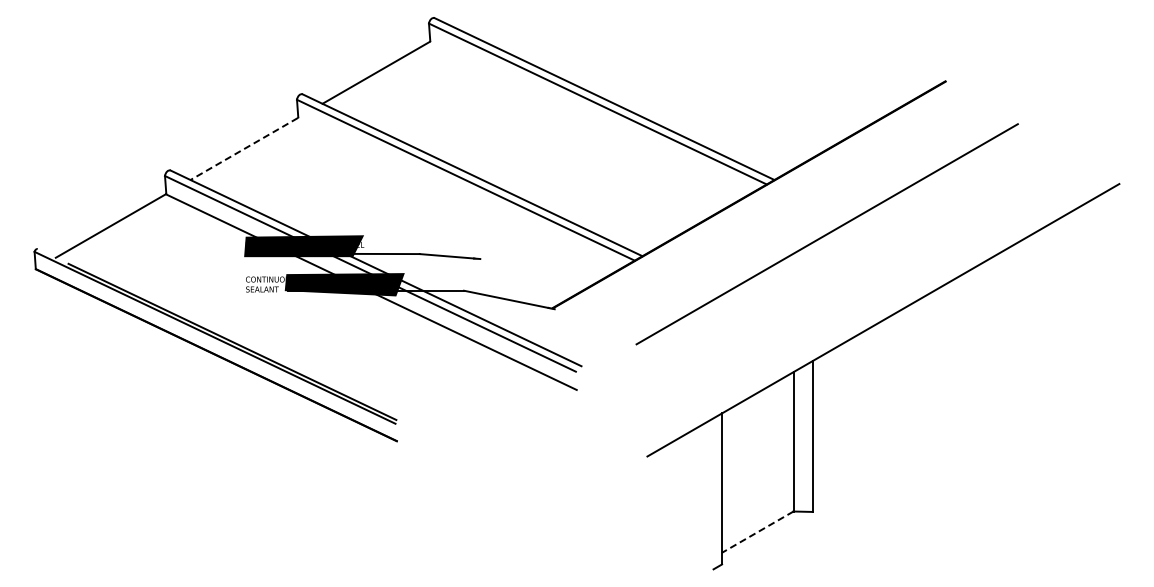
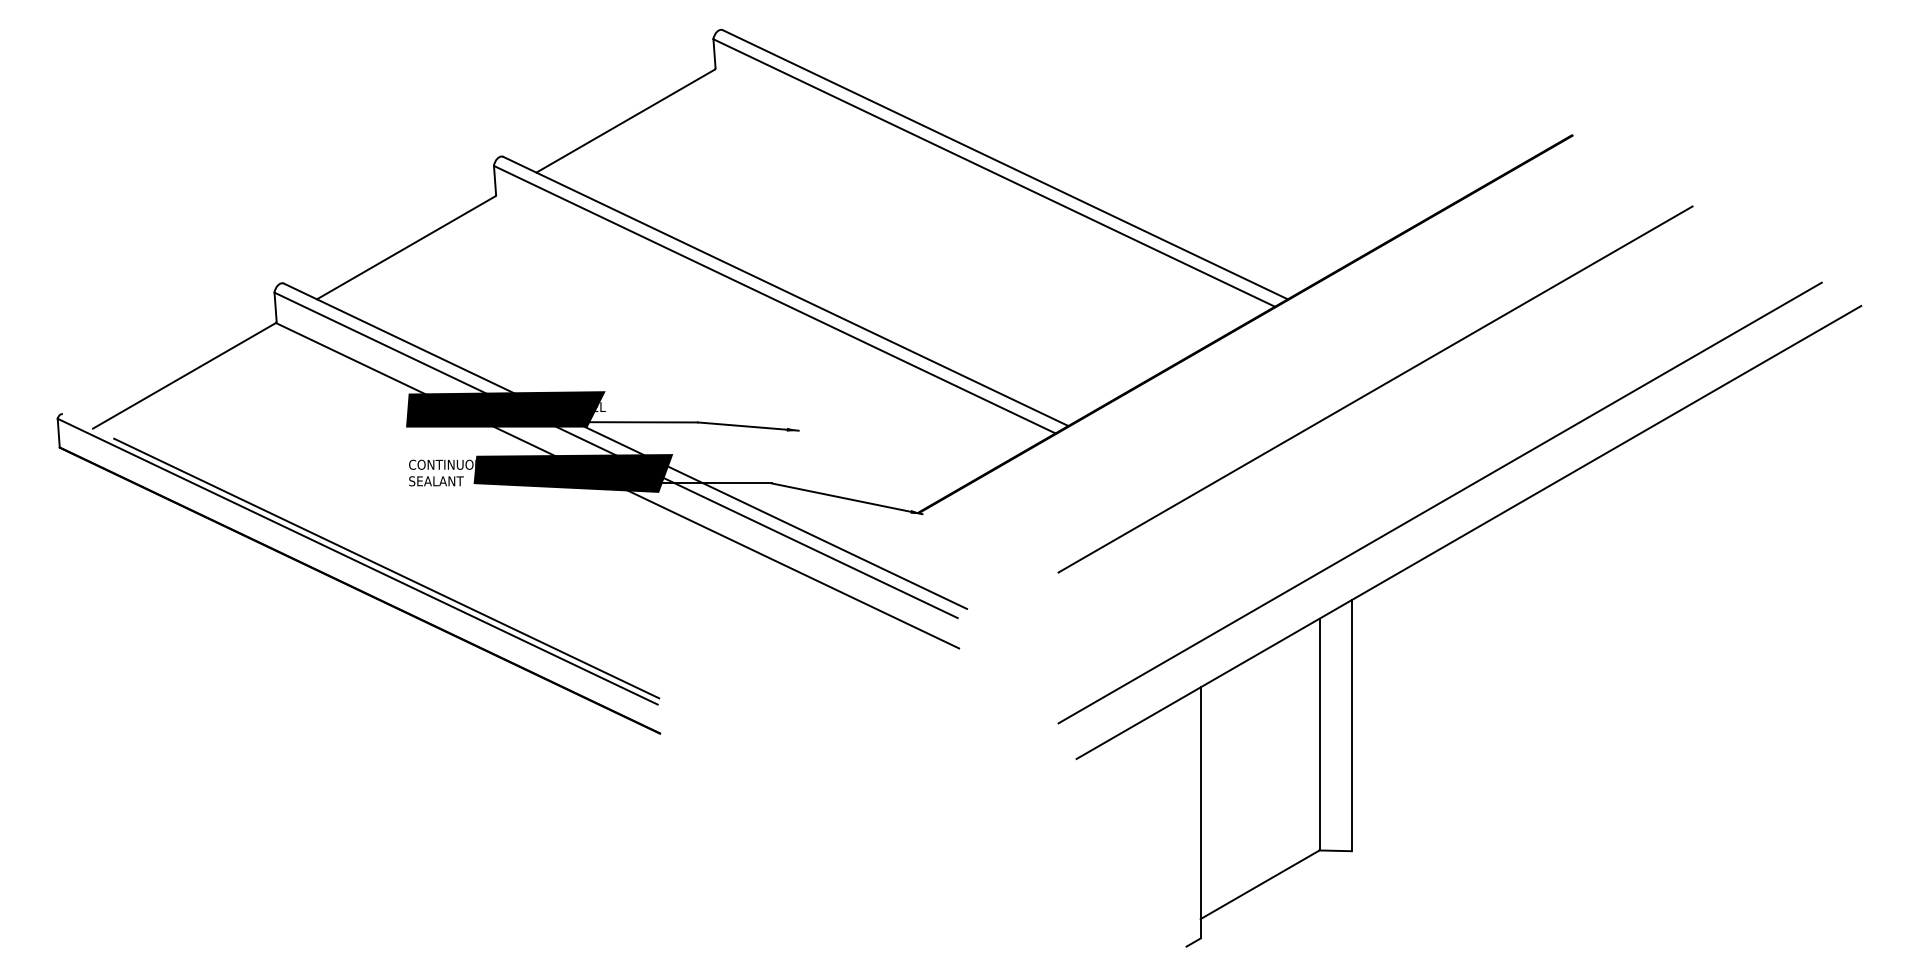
line: (244, 149) -> (406, 248), dashed -> solid
line: (865, 302) -> (1439, 502), added
line: (757, 532) -> (1259, 885), dashed -> solid

